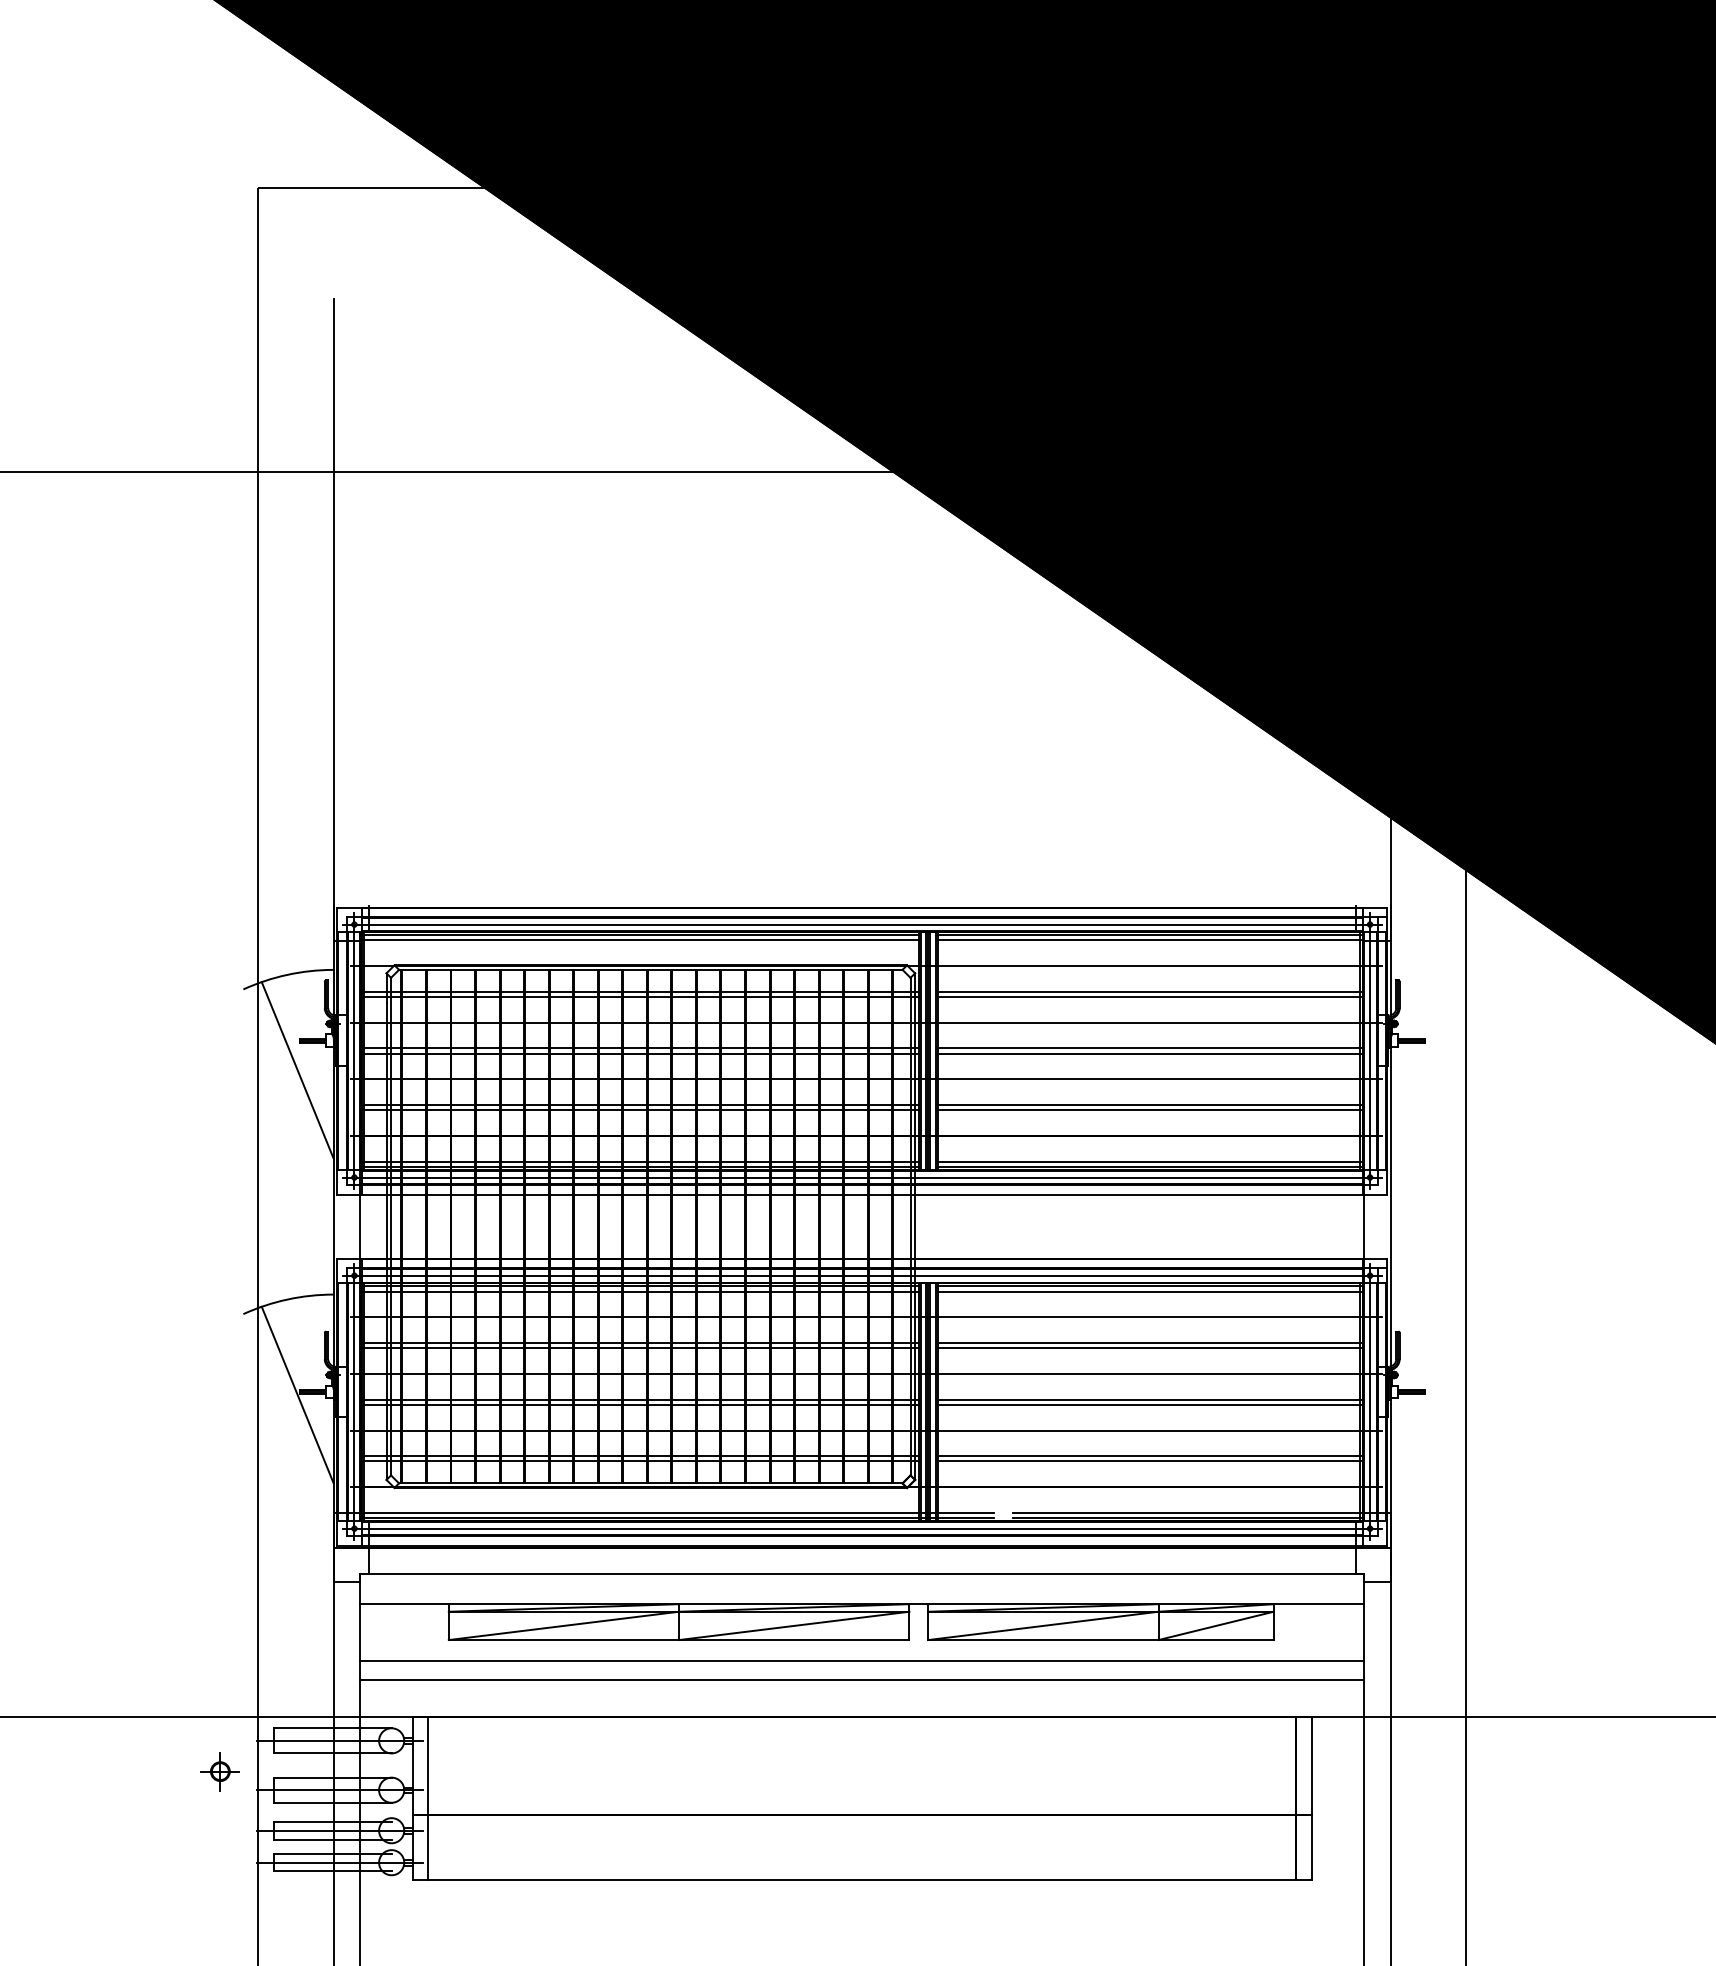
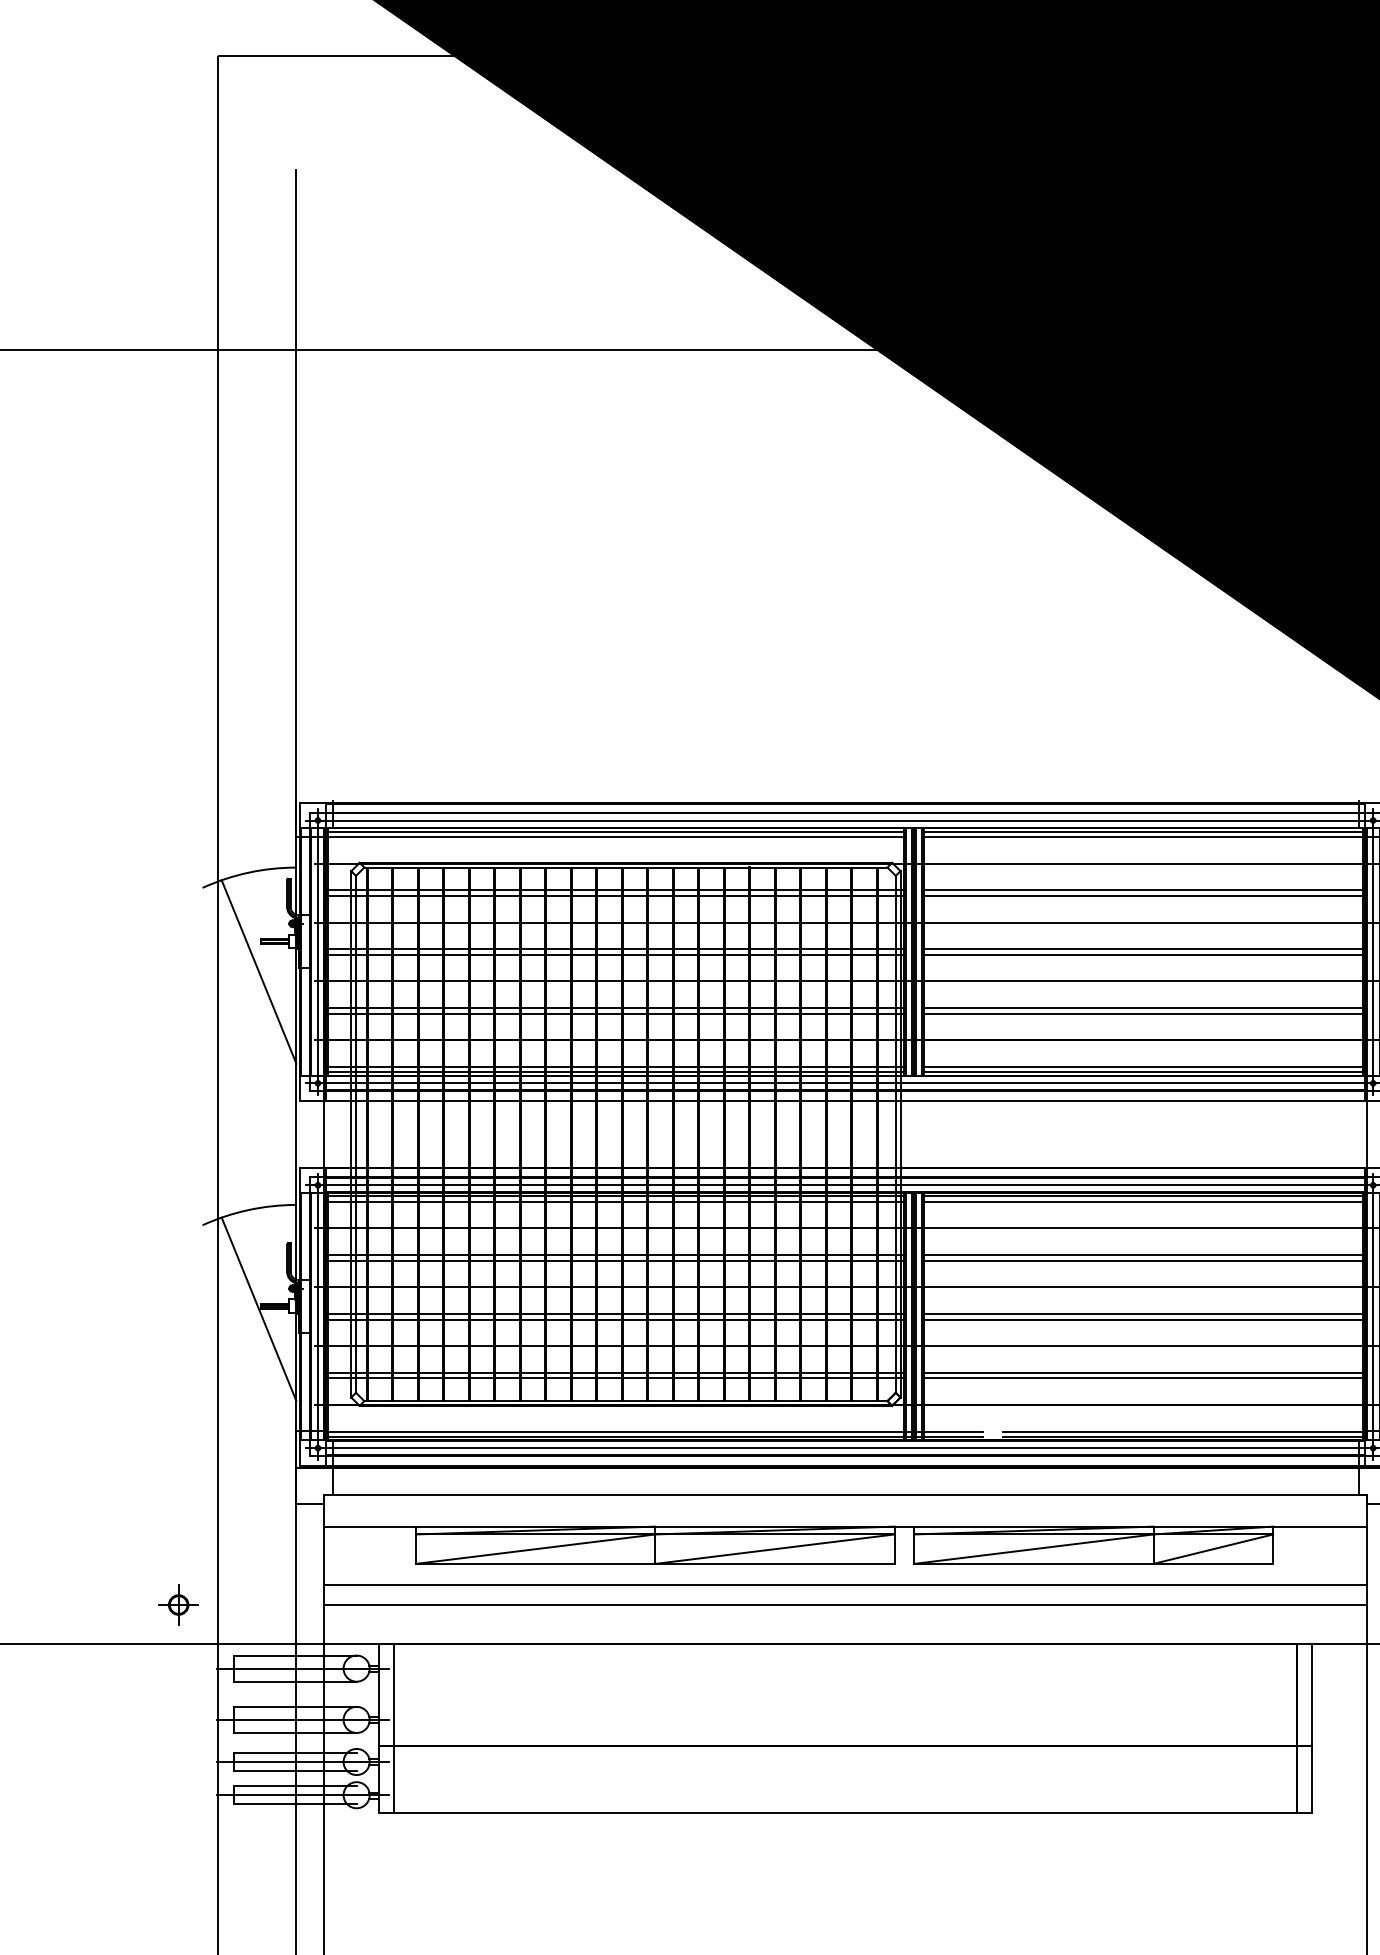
part: (219, 1771) -> (177, 1604), moved

